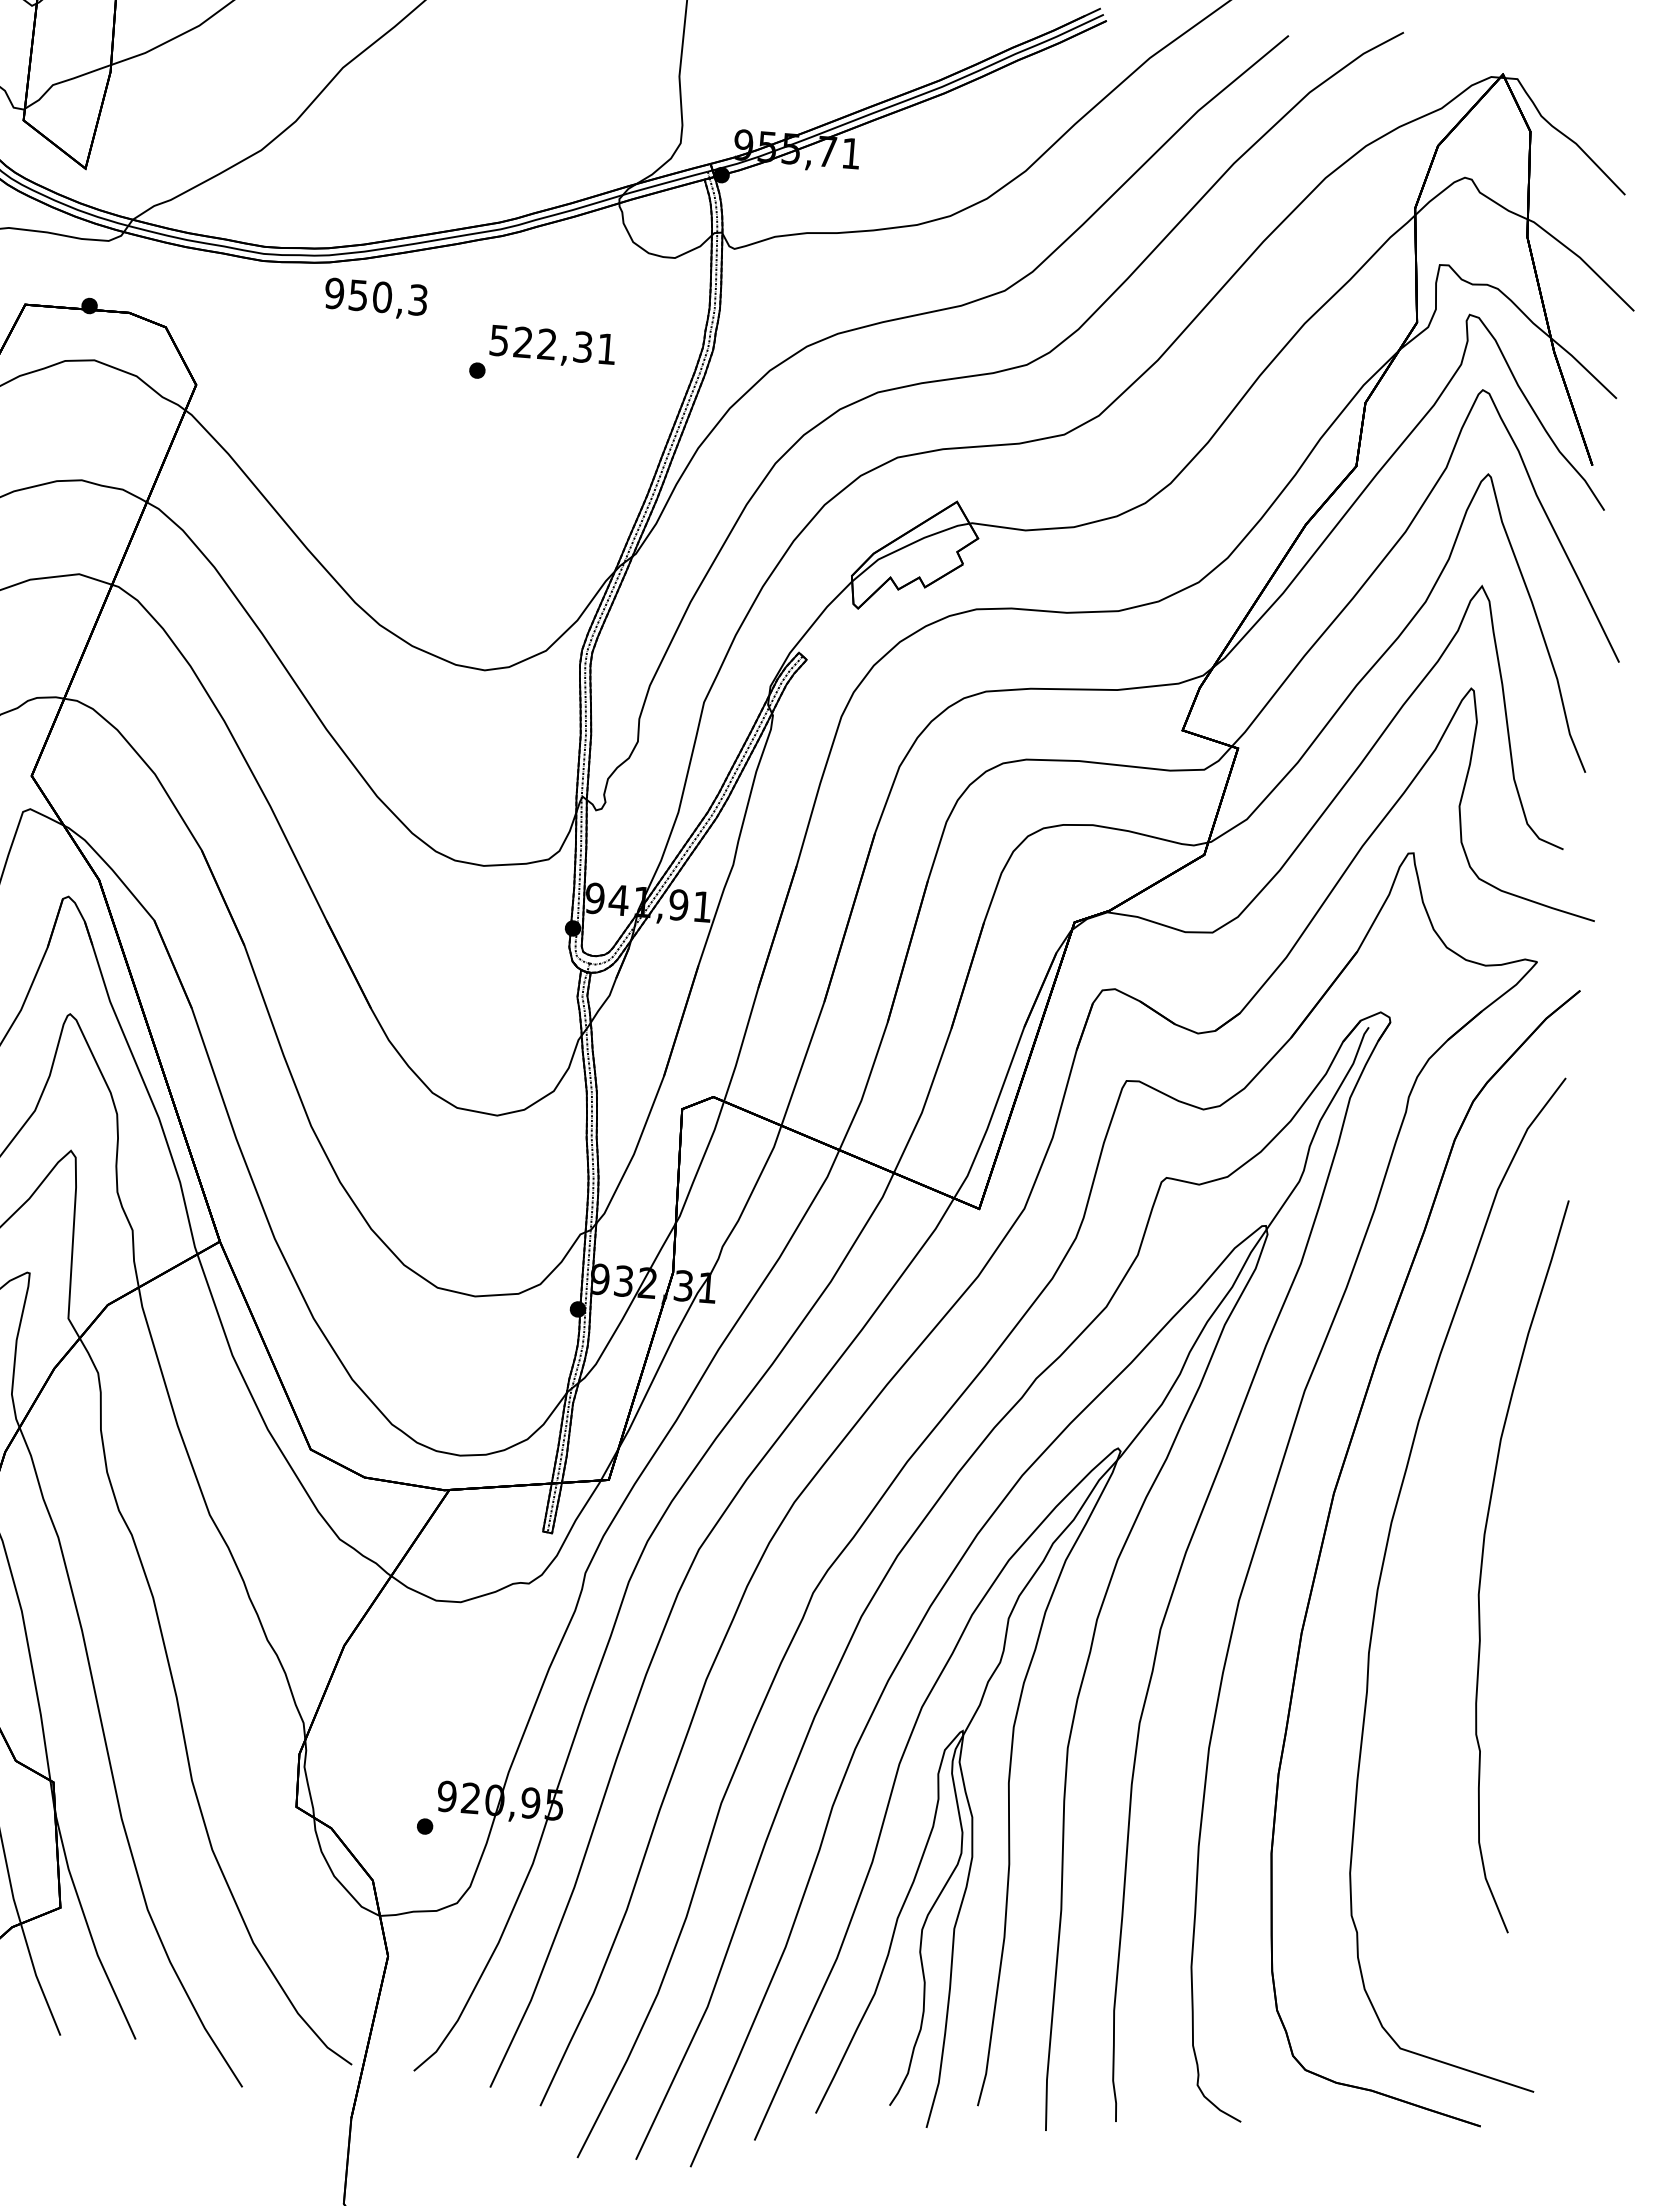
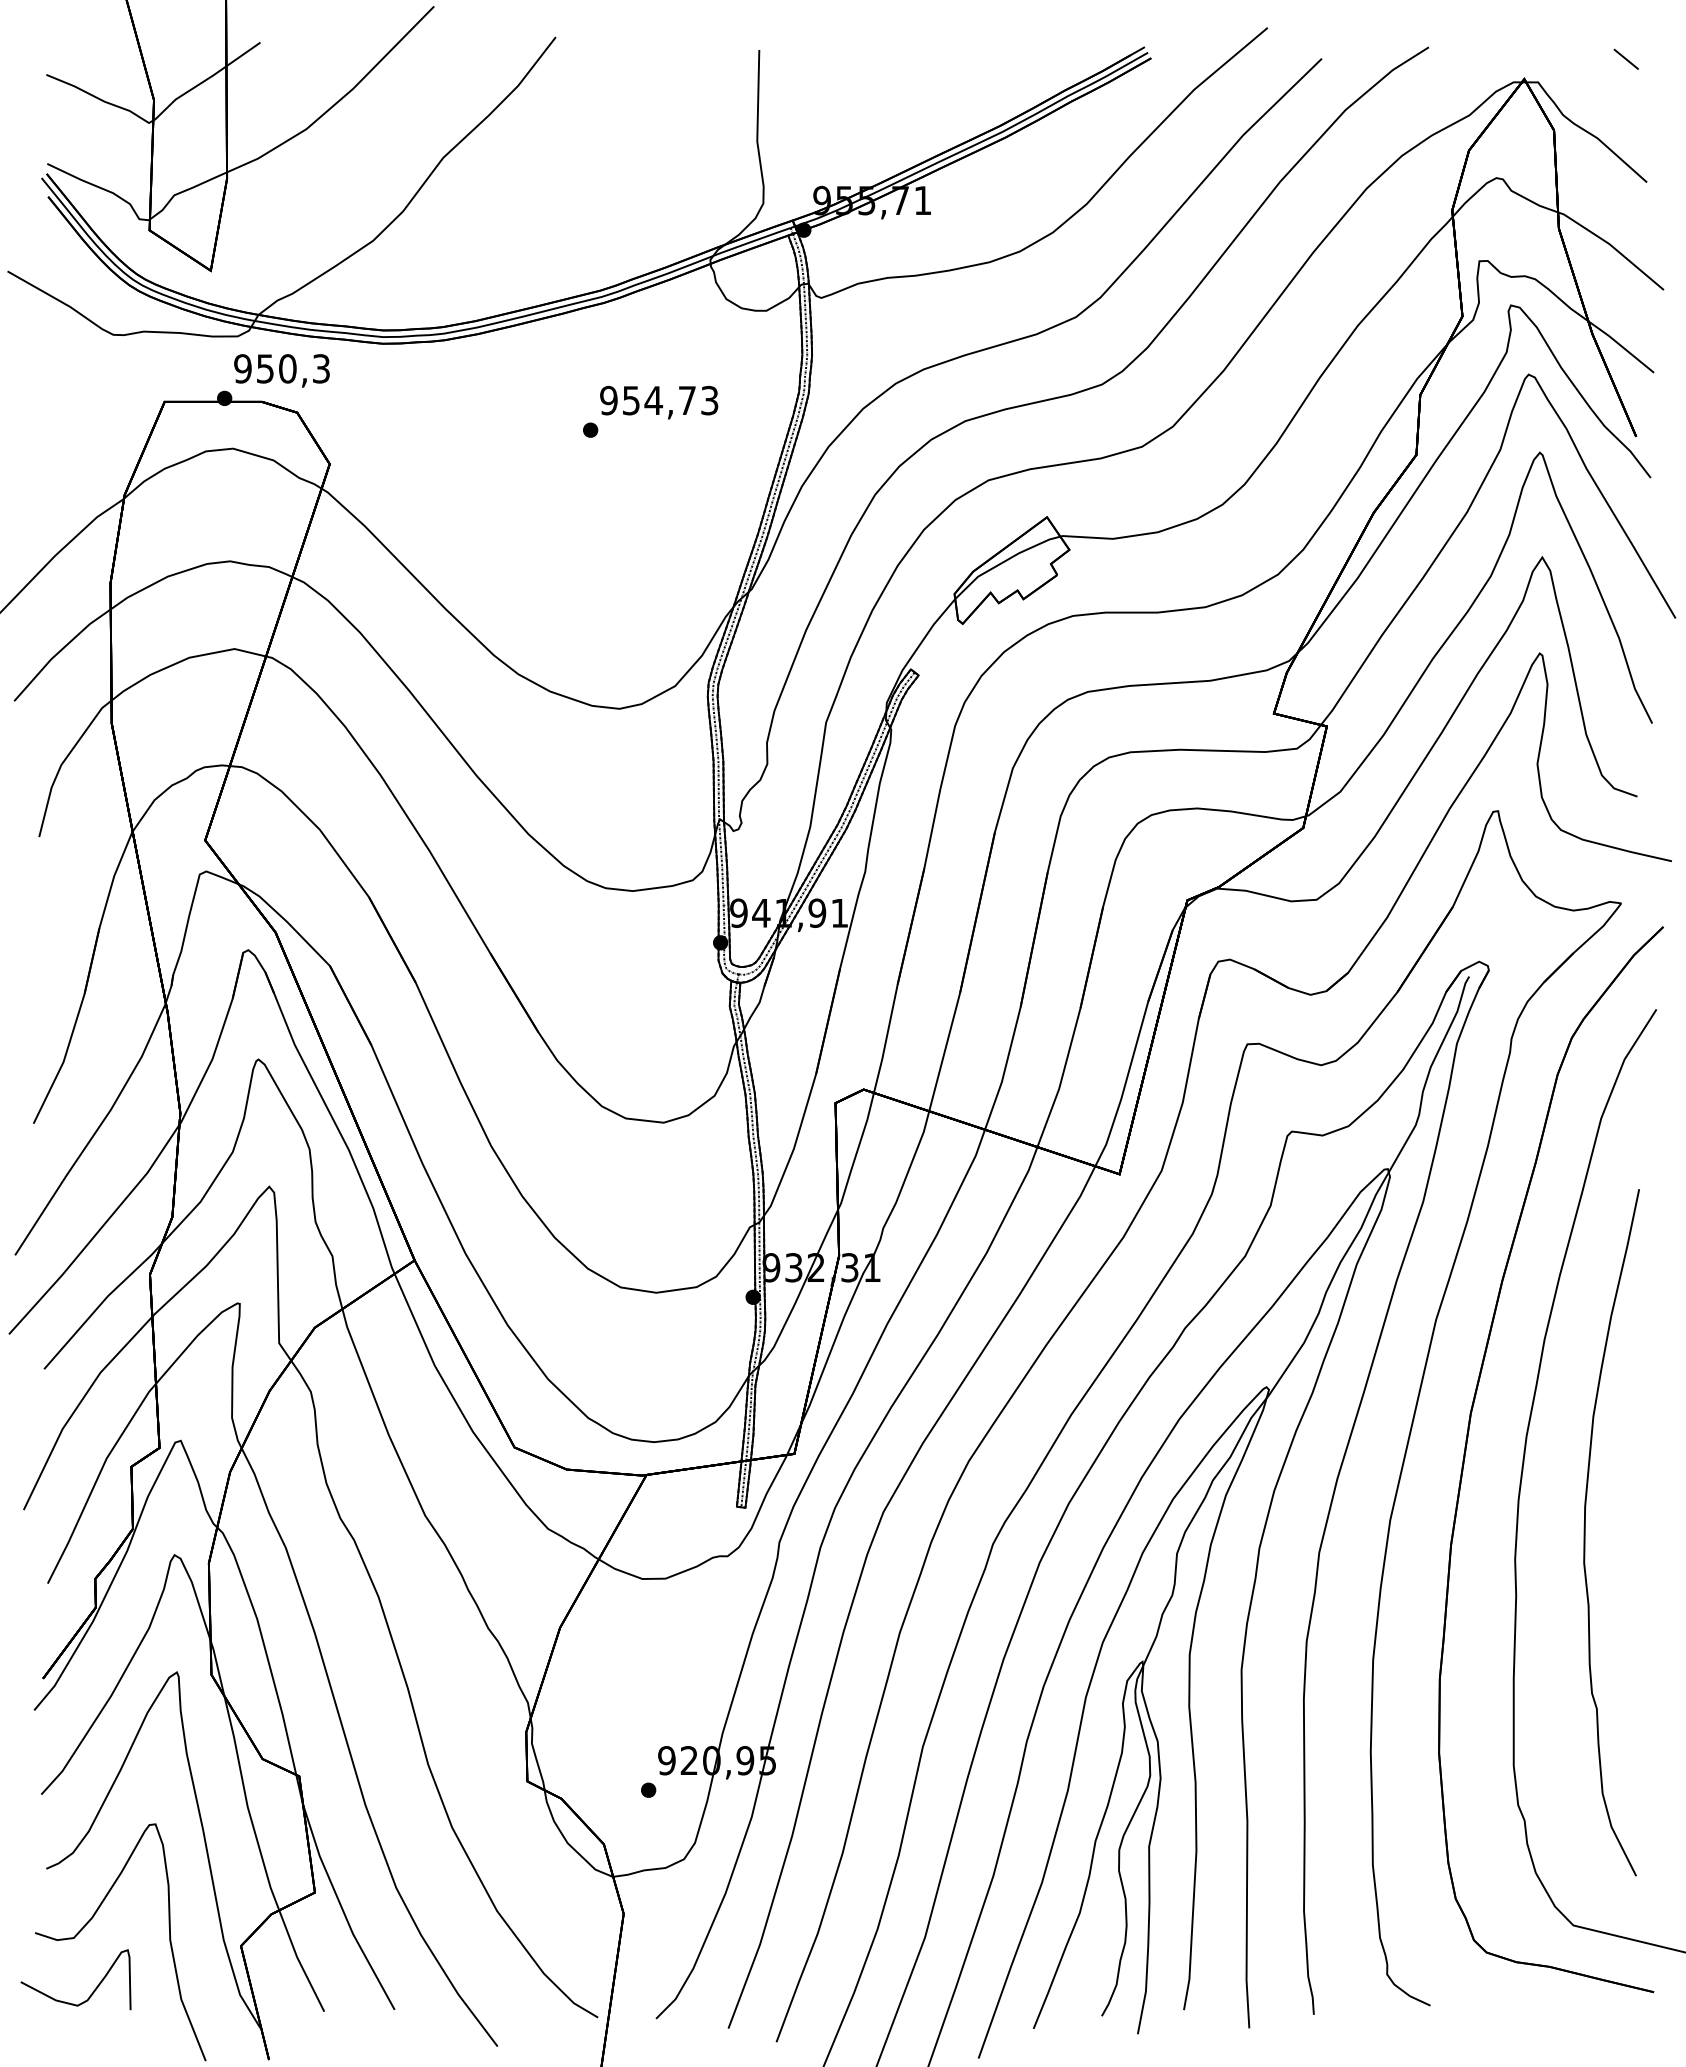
line: (1612, 60) -> (1625, 58), added
text: (375, 298) -> (281, 370), moved
text: (553, 344) -> (659, 400), 522,31 -> 954,73
curve: (1482, 1562) -> (1585, 1532), moved

